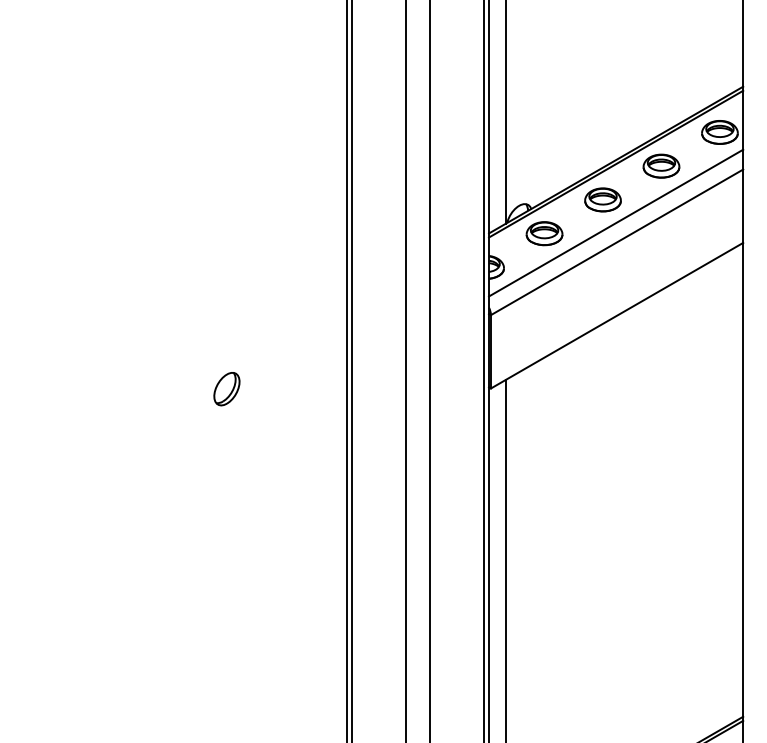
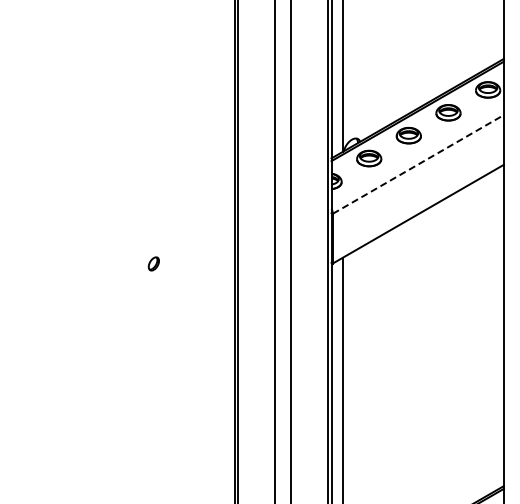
line: (615, 223) -> (417, 151), removed
line: (617, 242) -> (418, 164), solid -> dashed
part: (226, 388) -> (153, 263), size x0.6

